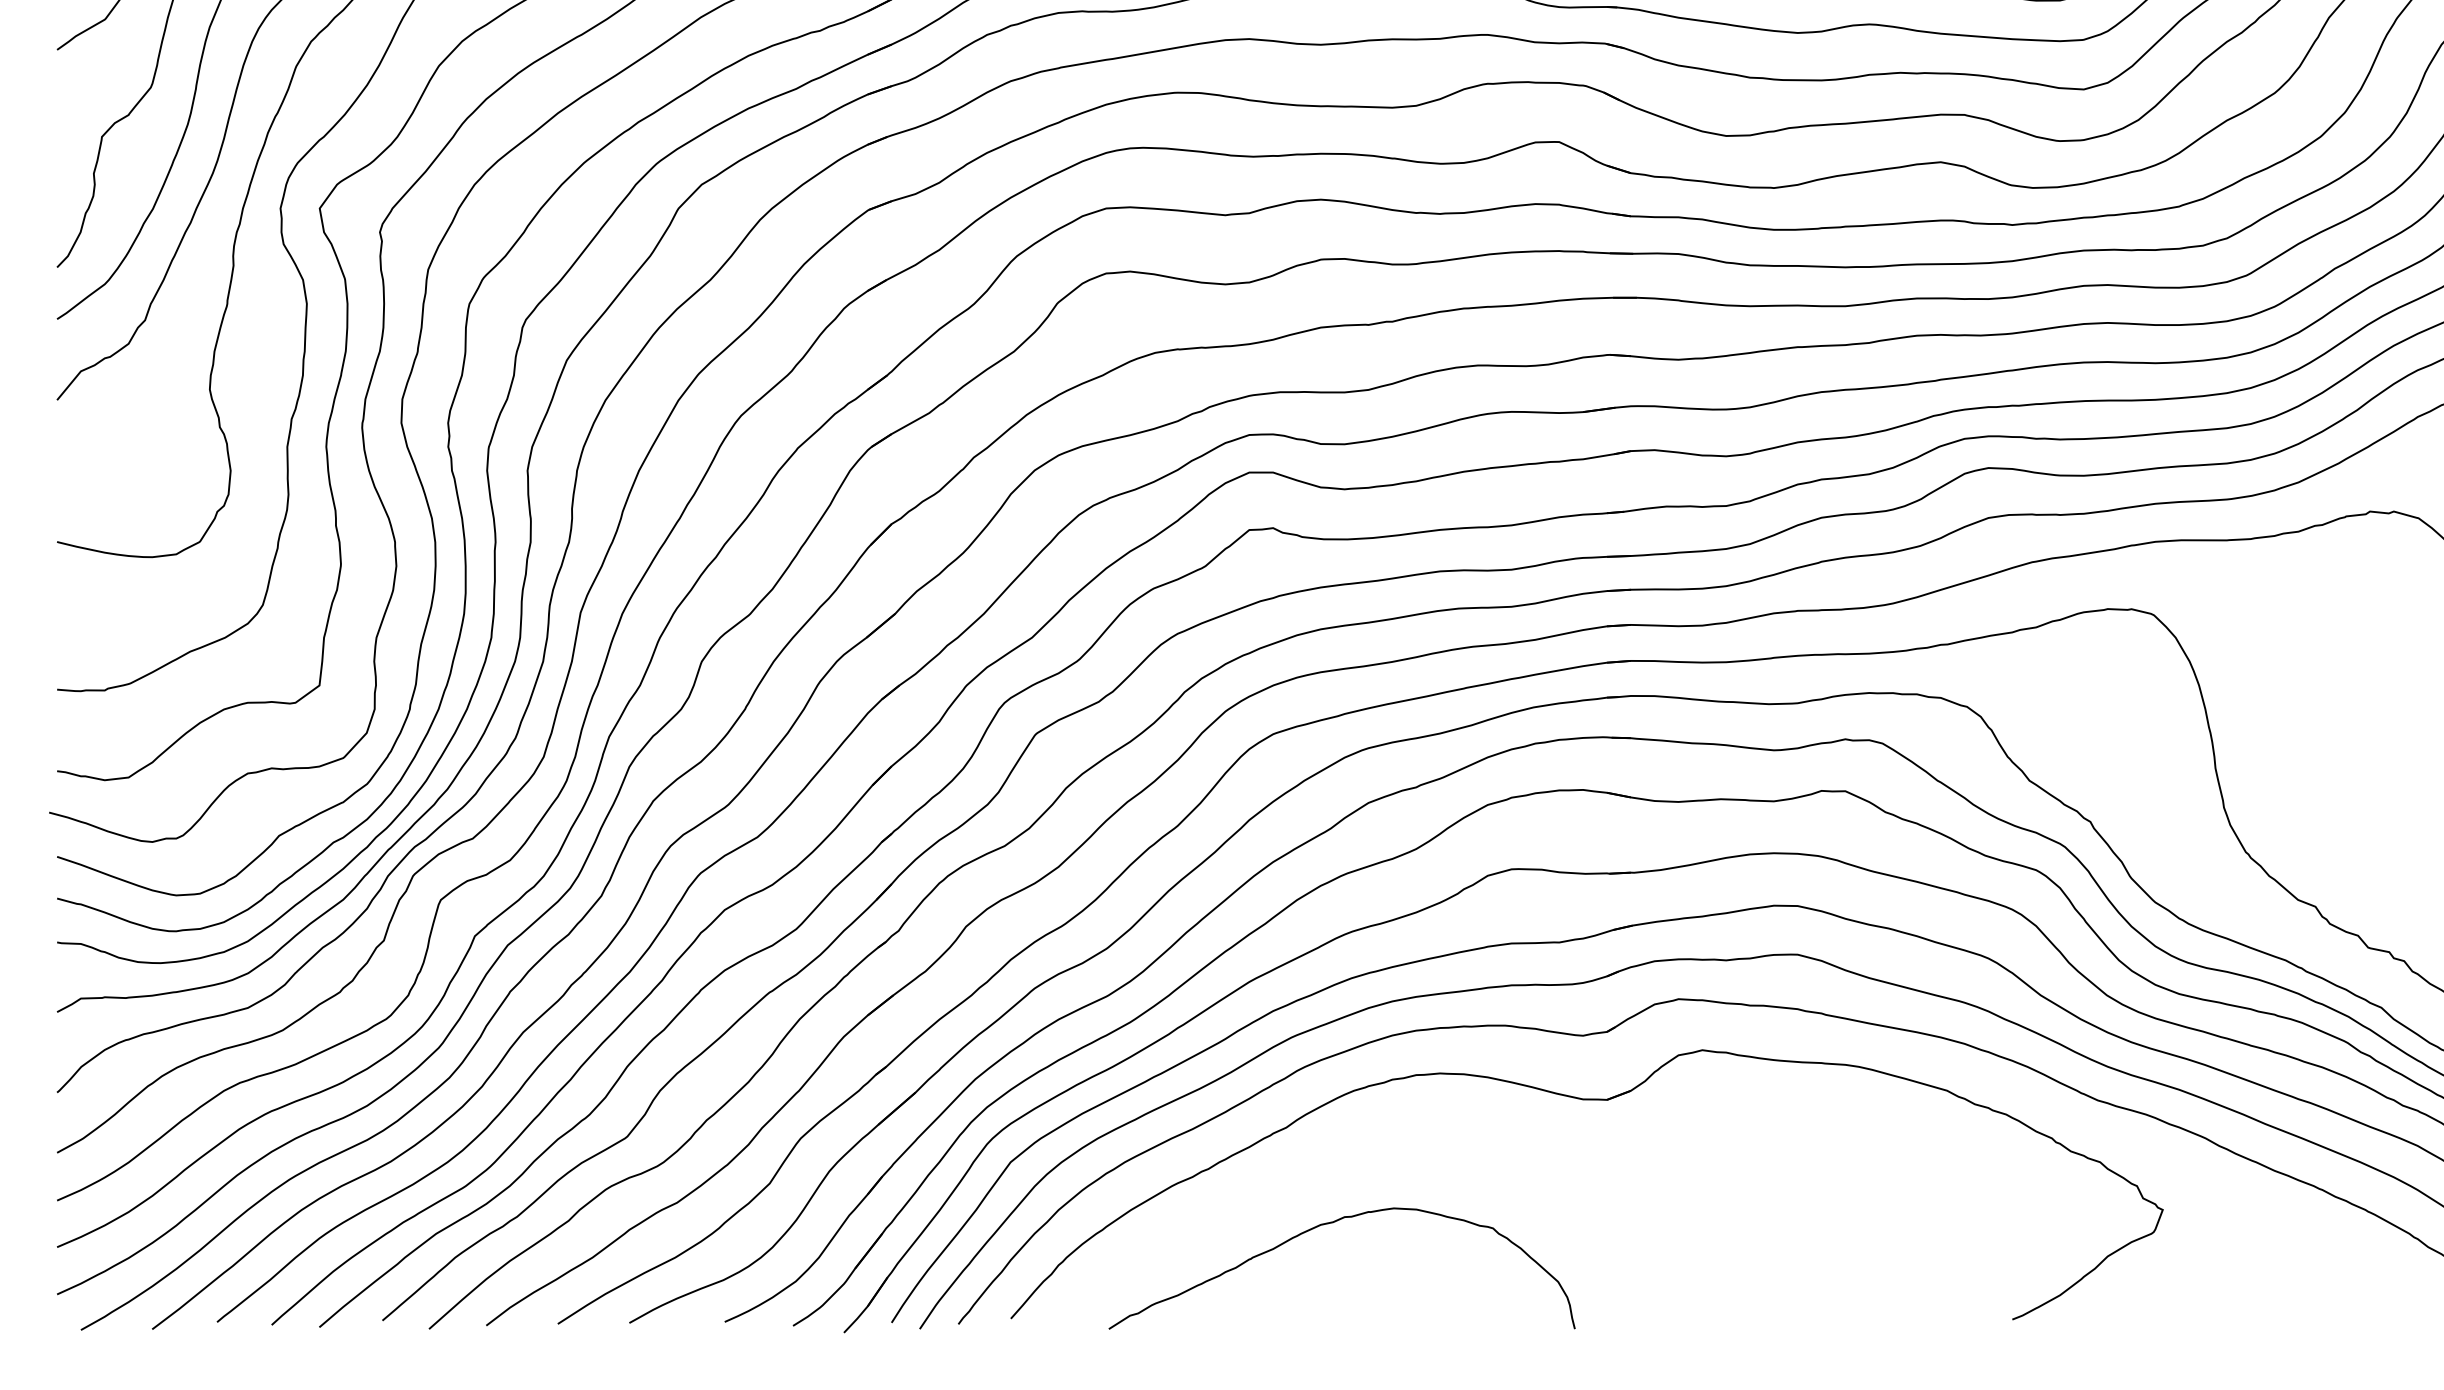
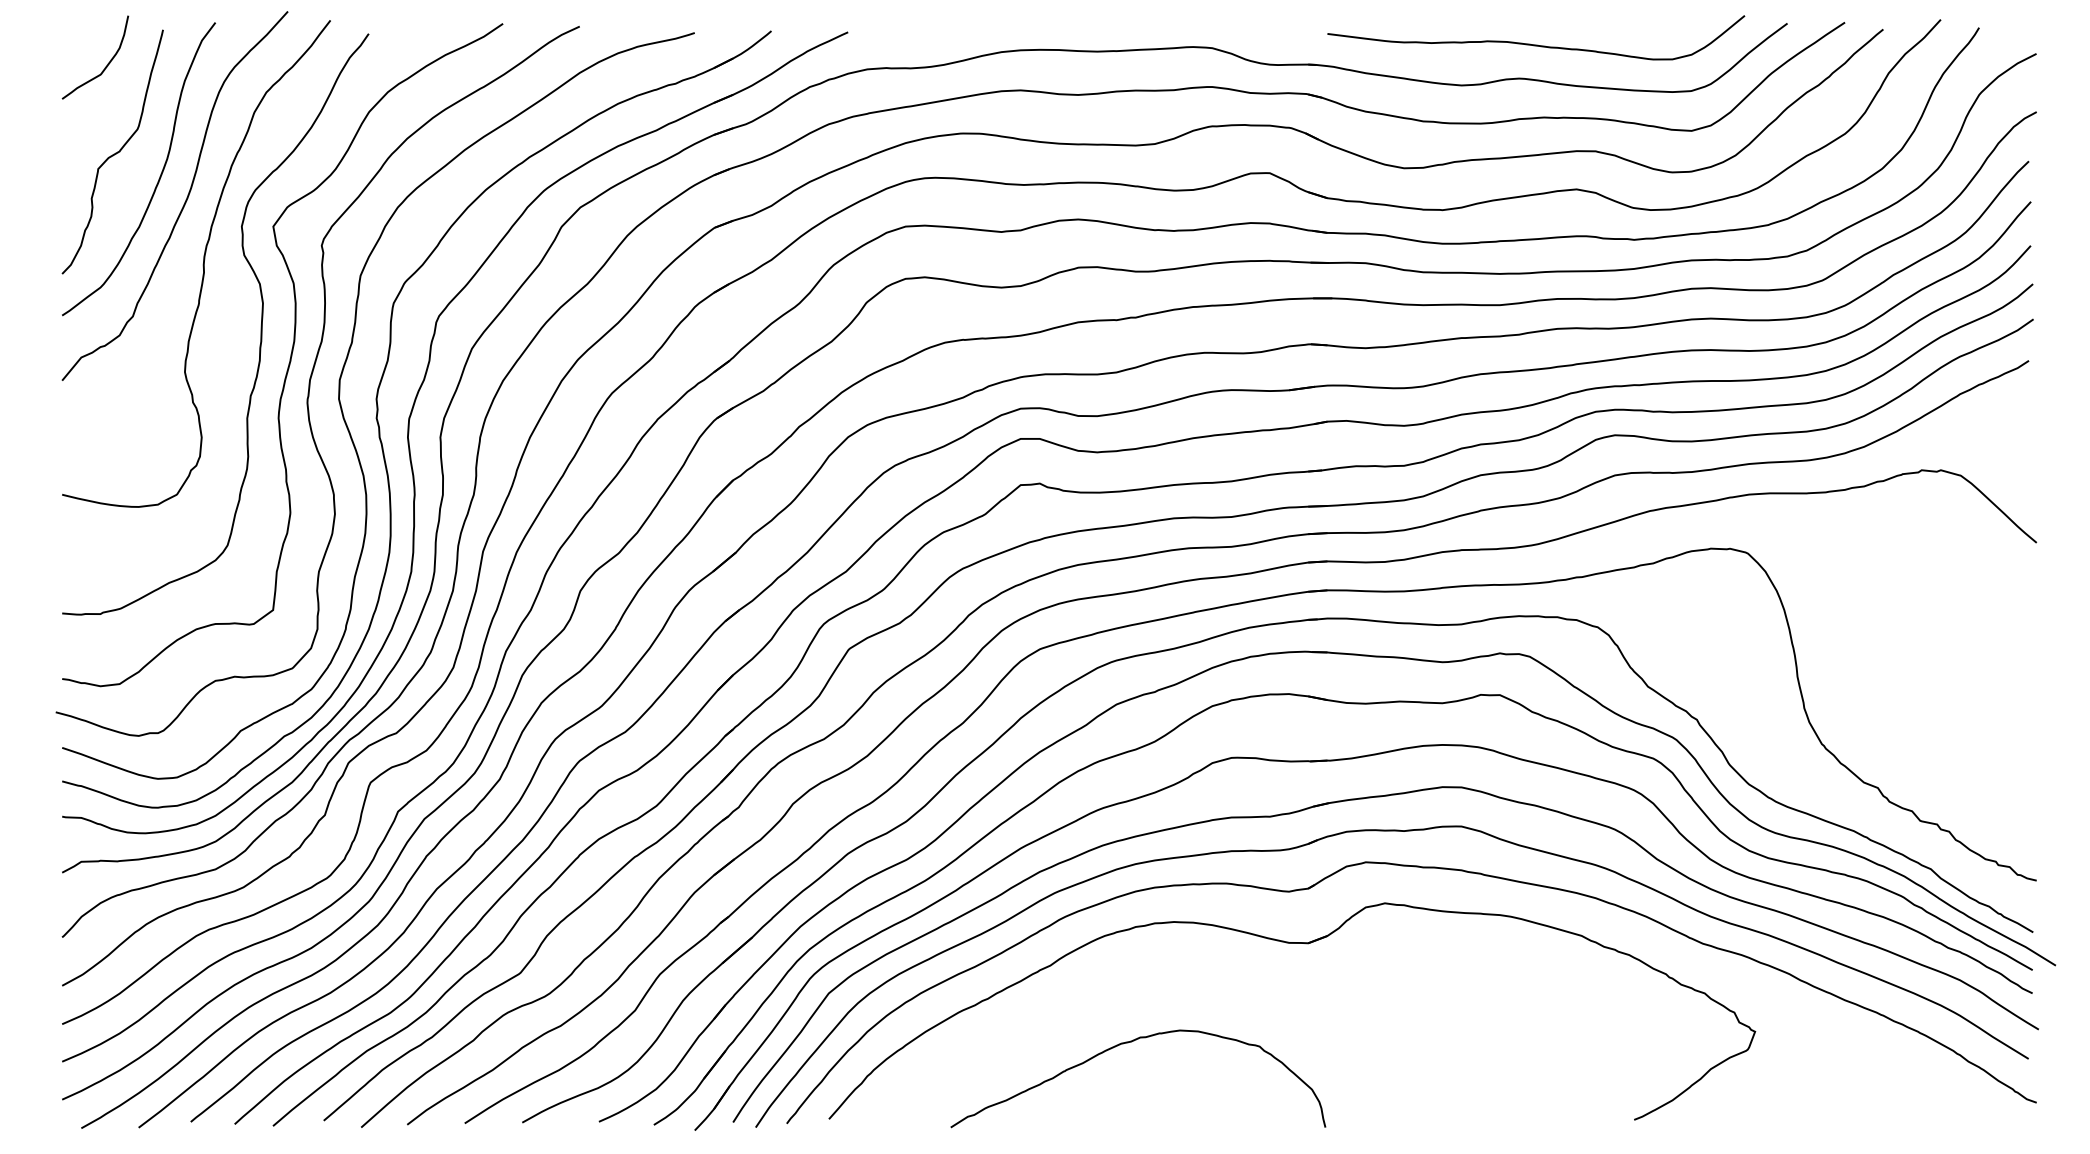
curve: (1329, 1224) -> (1128, 1043), moved

